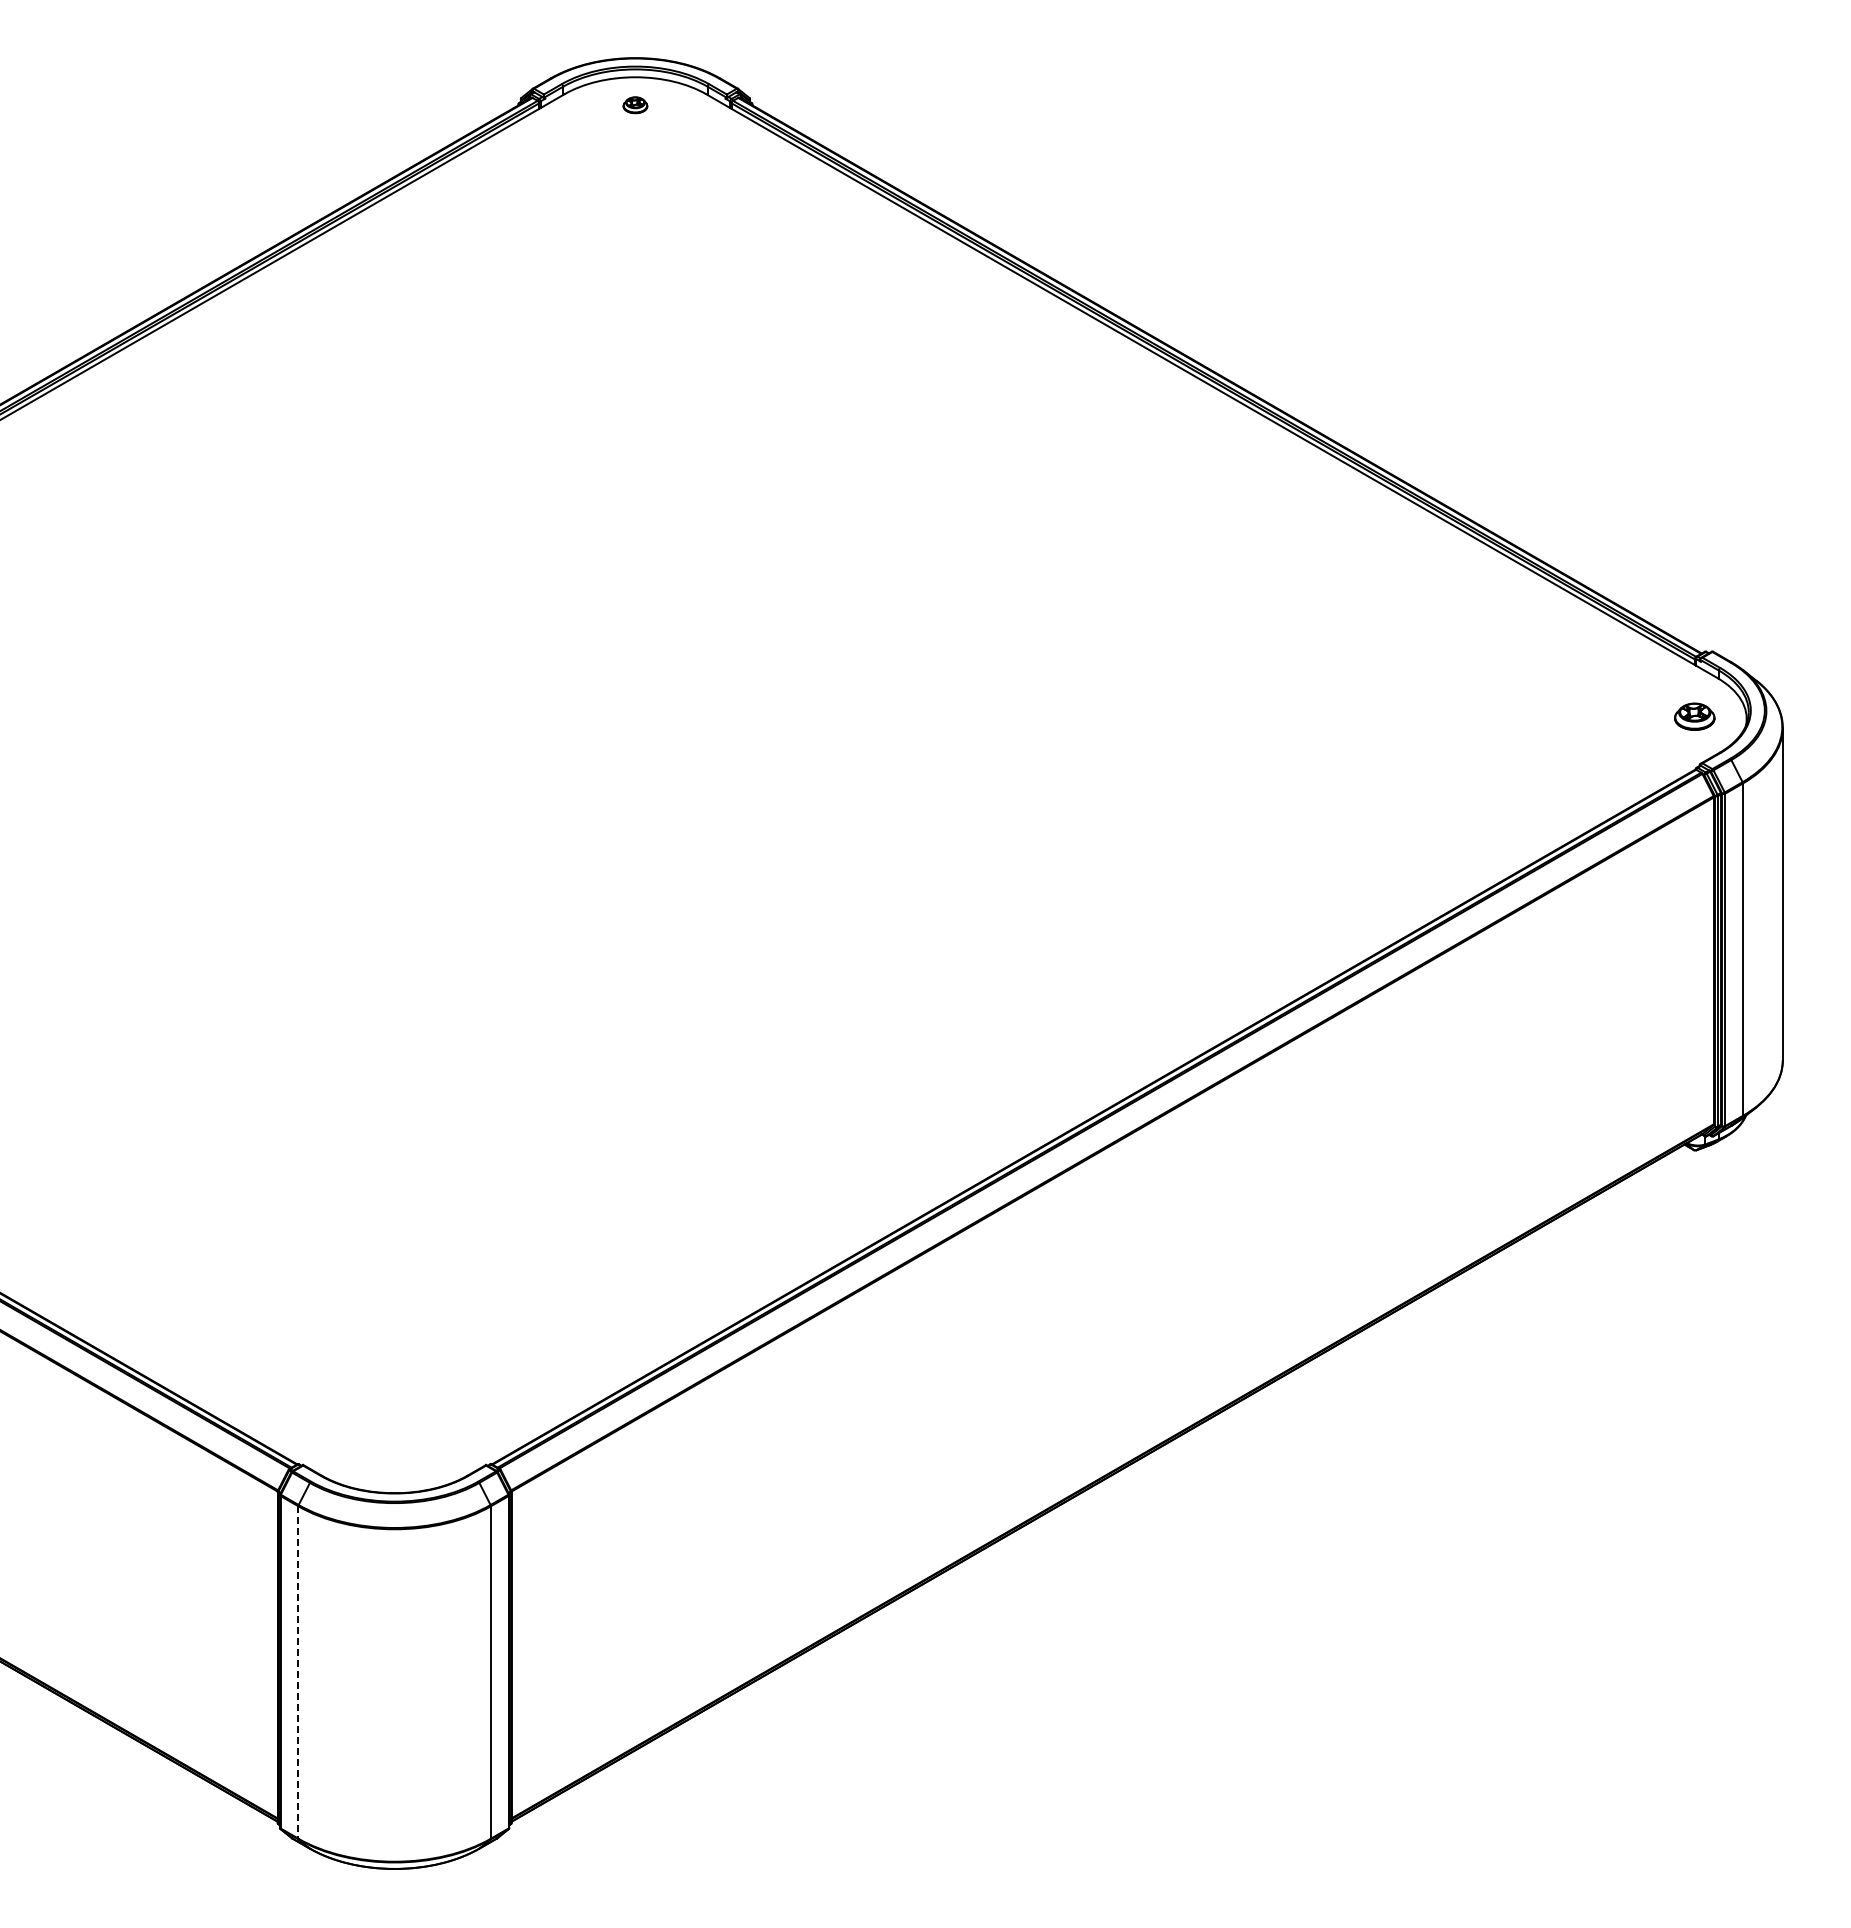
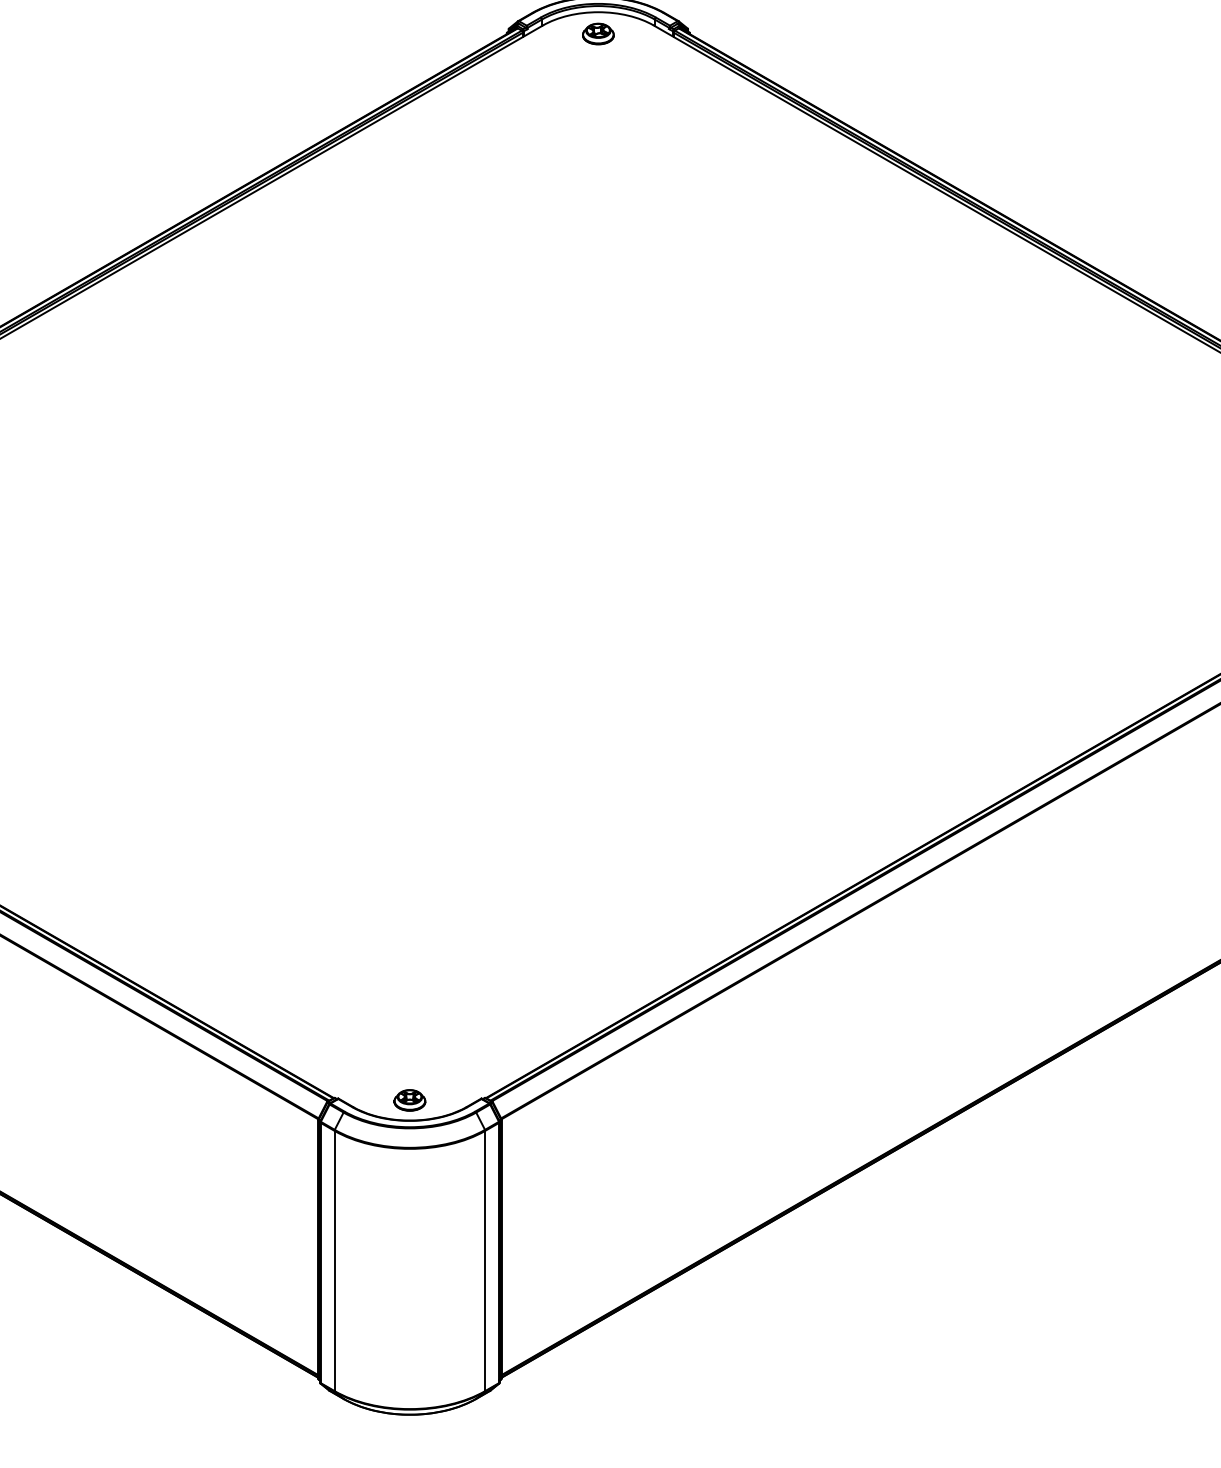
part: (635, 105) -> (598, 34), size x1.67
part: (394, 1467) -> (409, 1100), added
line: (298, 1672) -> (334, 1260), dashed -> solid

